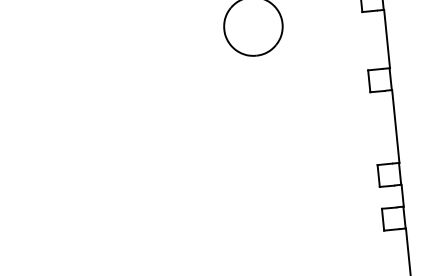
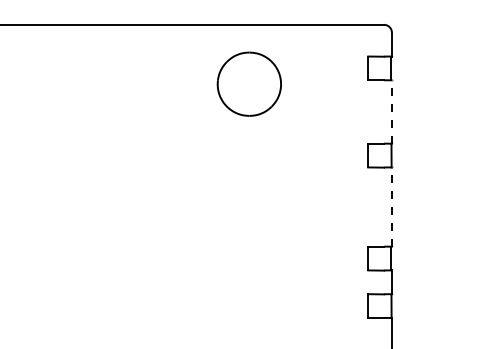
line: (386, 39) -> (391, 112), solid -> dashed
line: (395, 126) -> (391, 207), solid -> dashed

